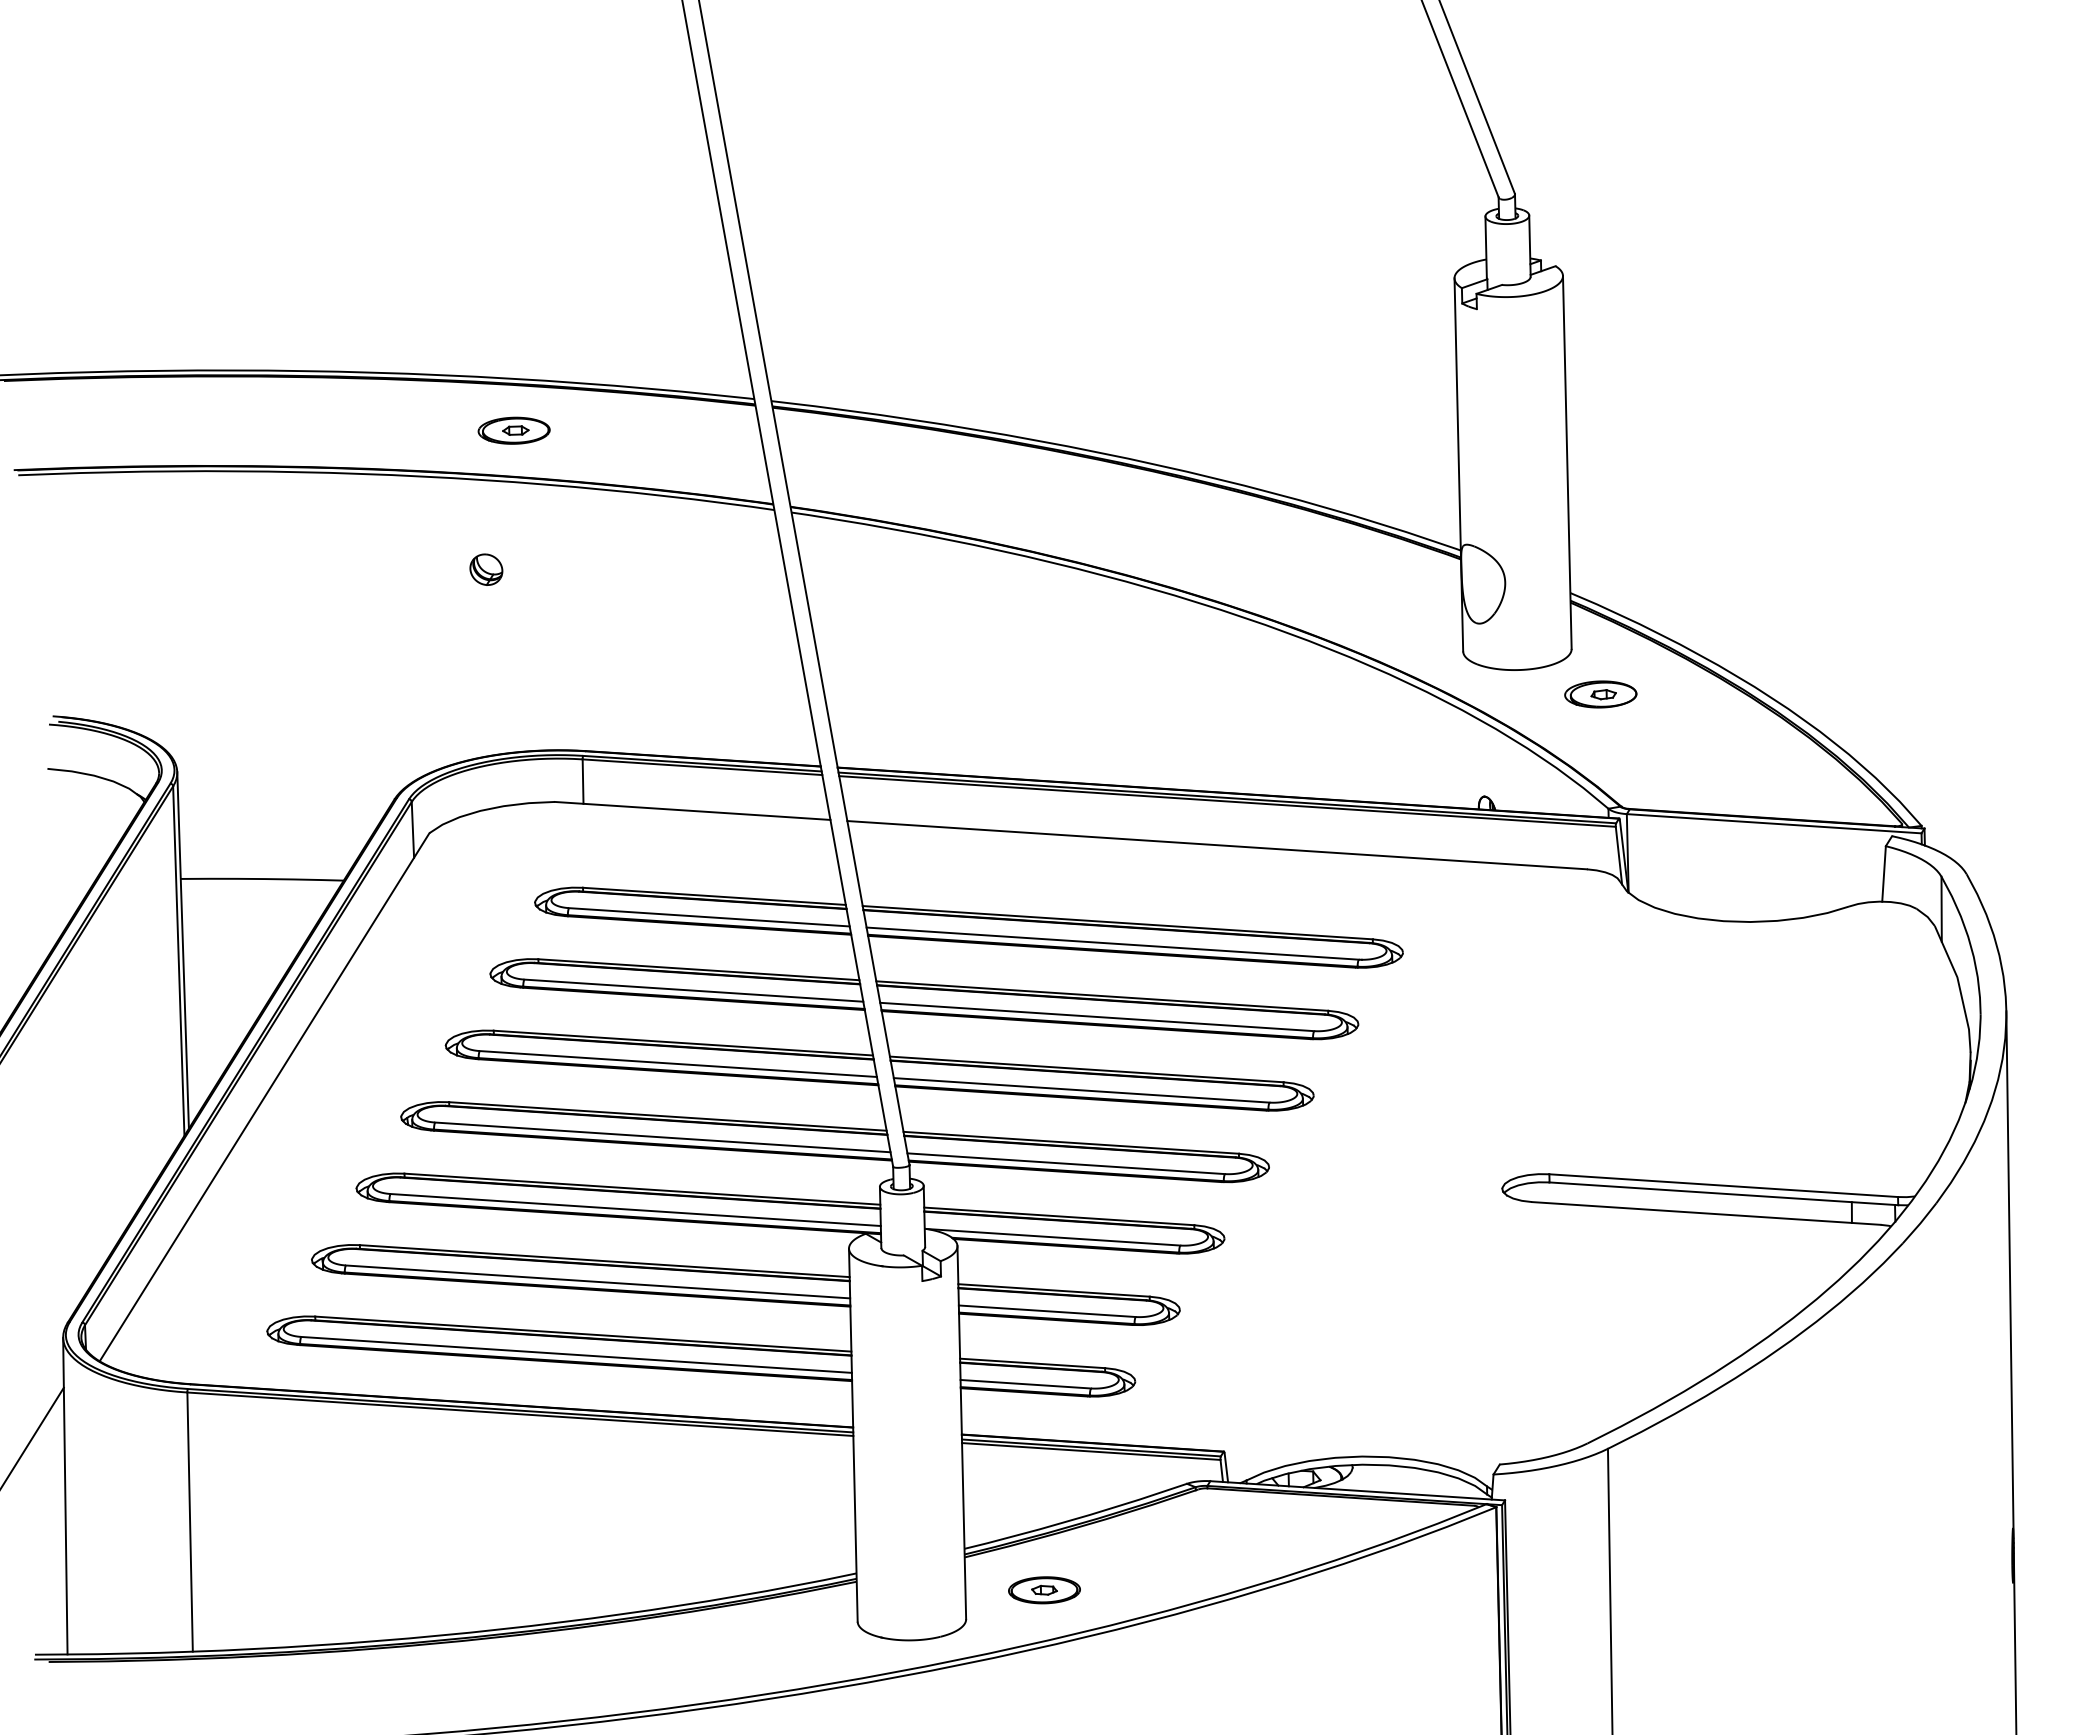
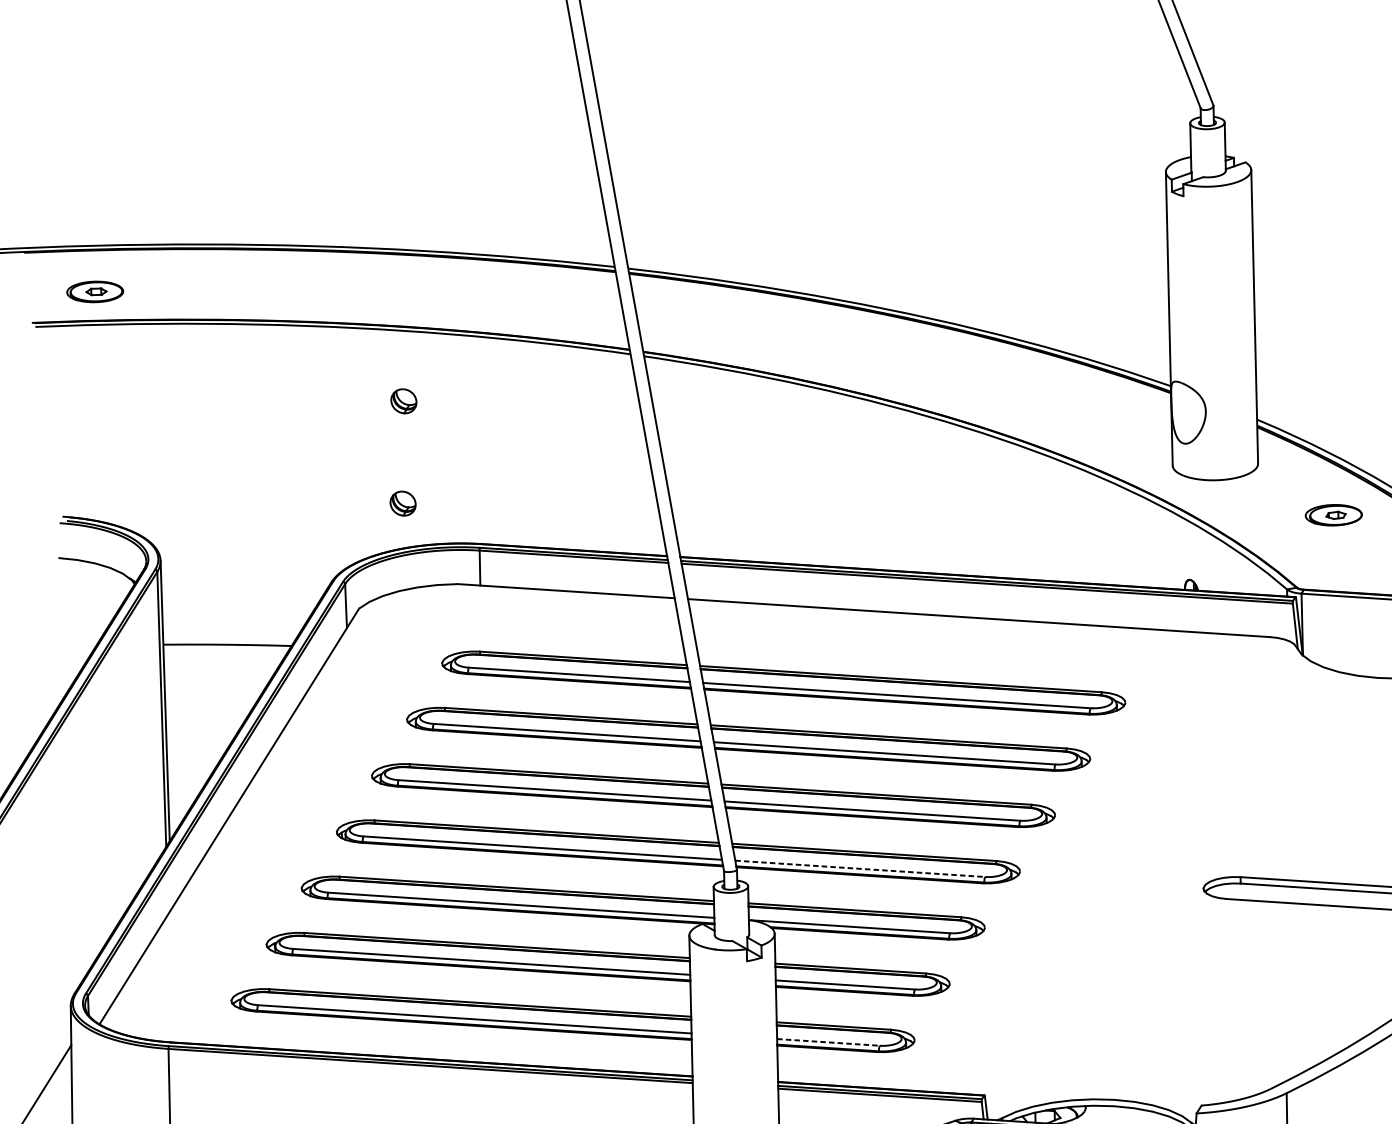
part: (513, 430) -> (94, 291), moved
part: (1600, 694) -> (1333, 515), moved
part: (485, 699) -> (403, 503), added
line: (1066, 1163) -> (860, 868), solid -> dashed
line: (1026, 1384) -> (829, 1042), solid -> dashed

